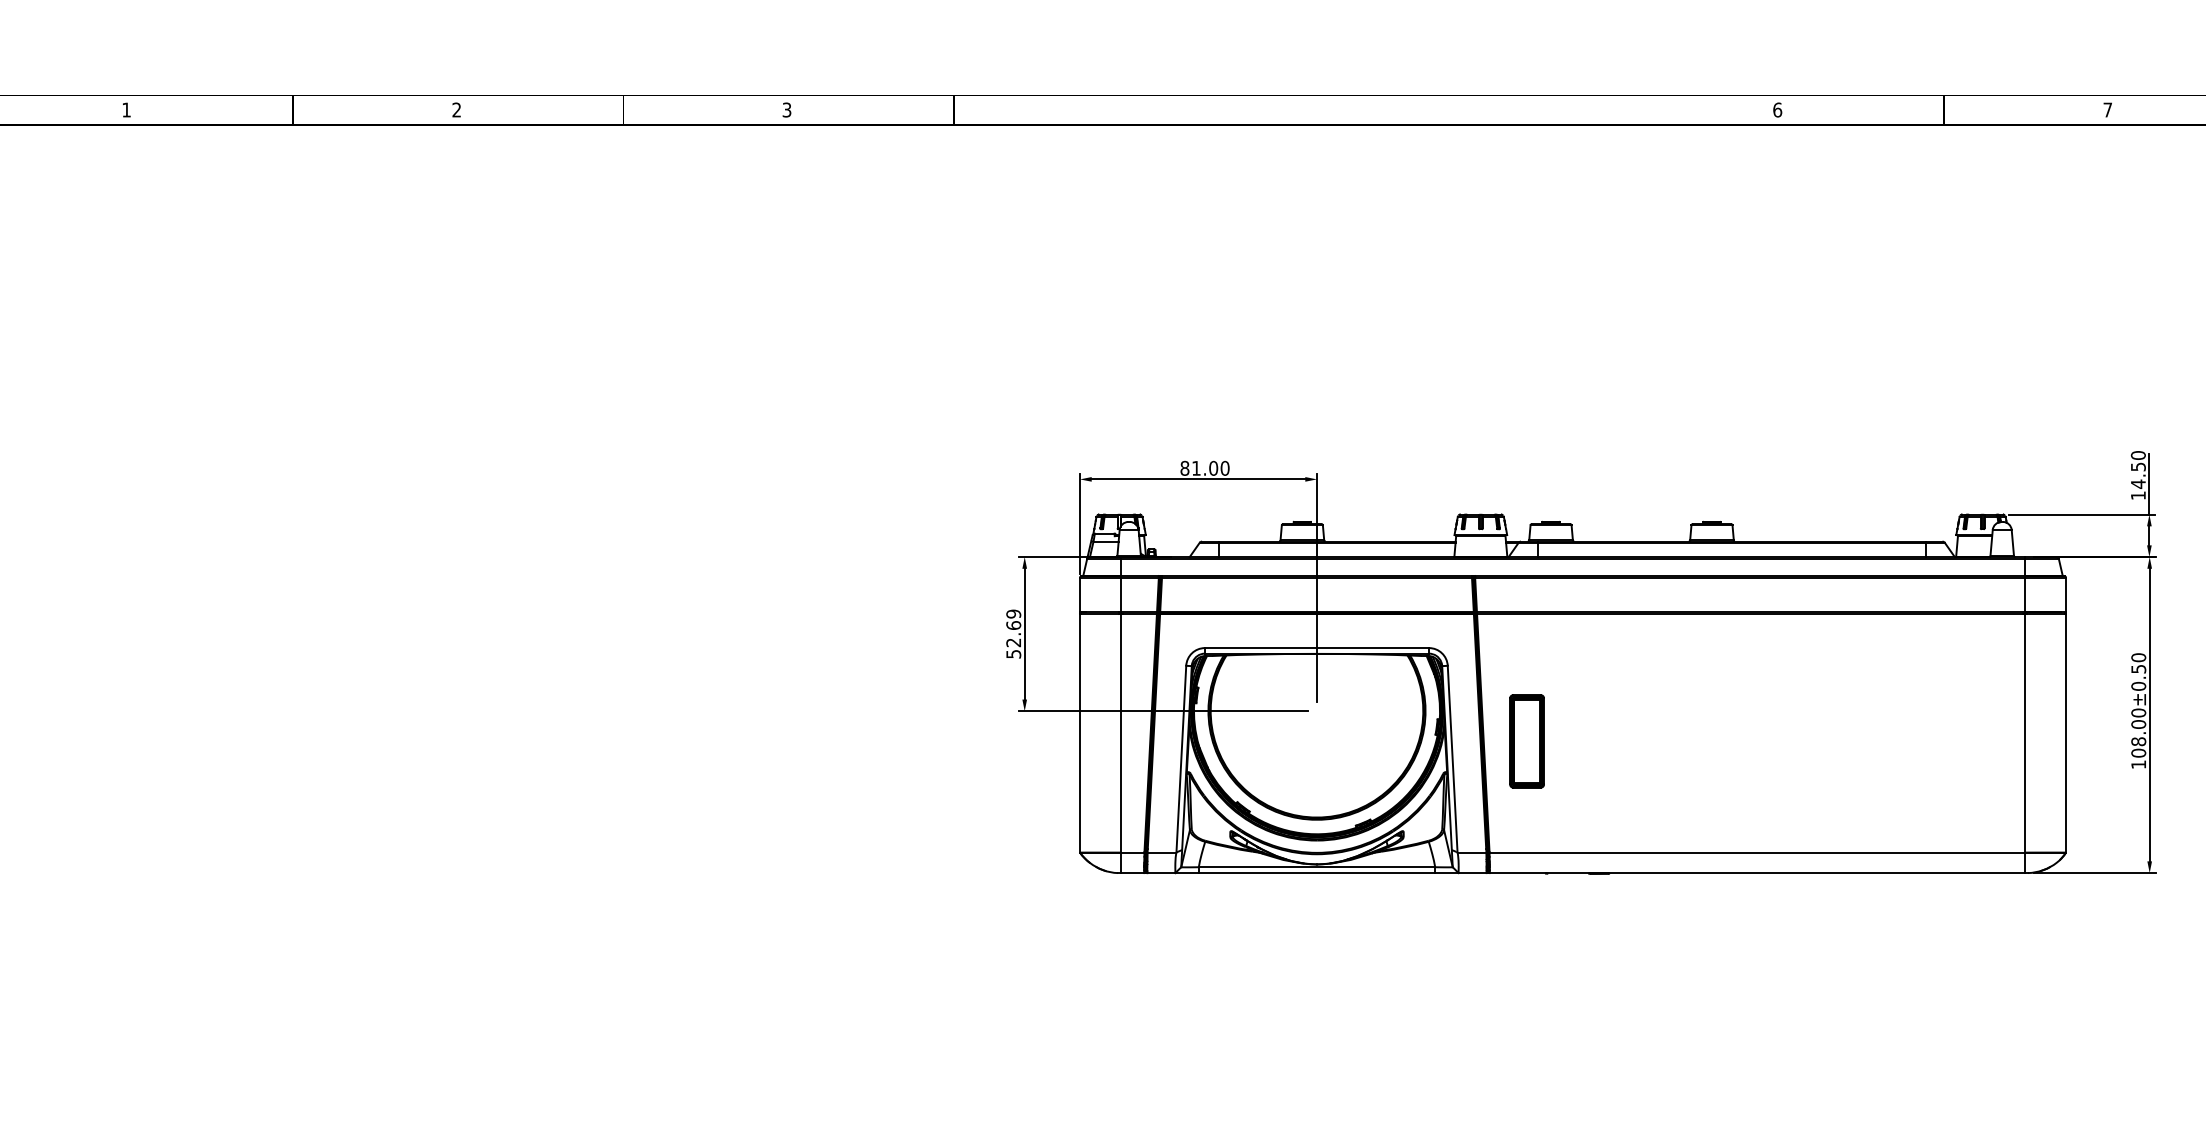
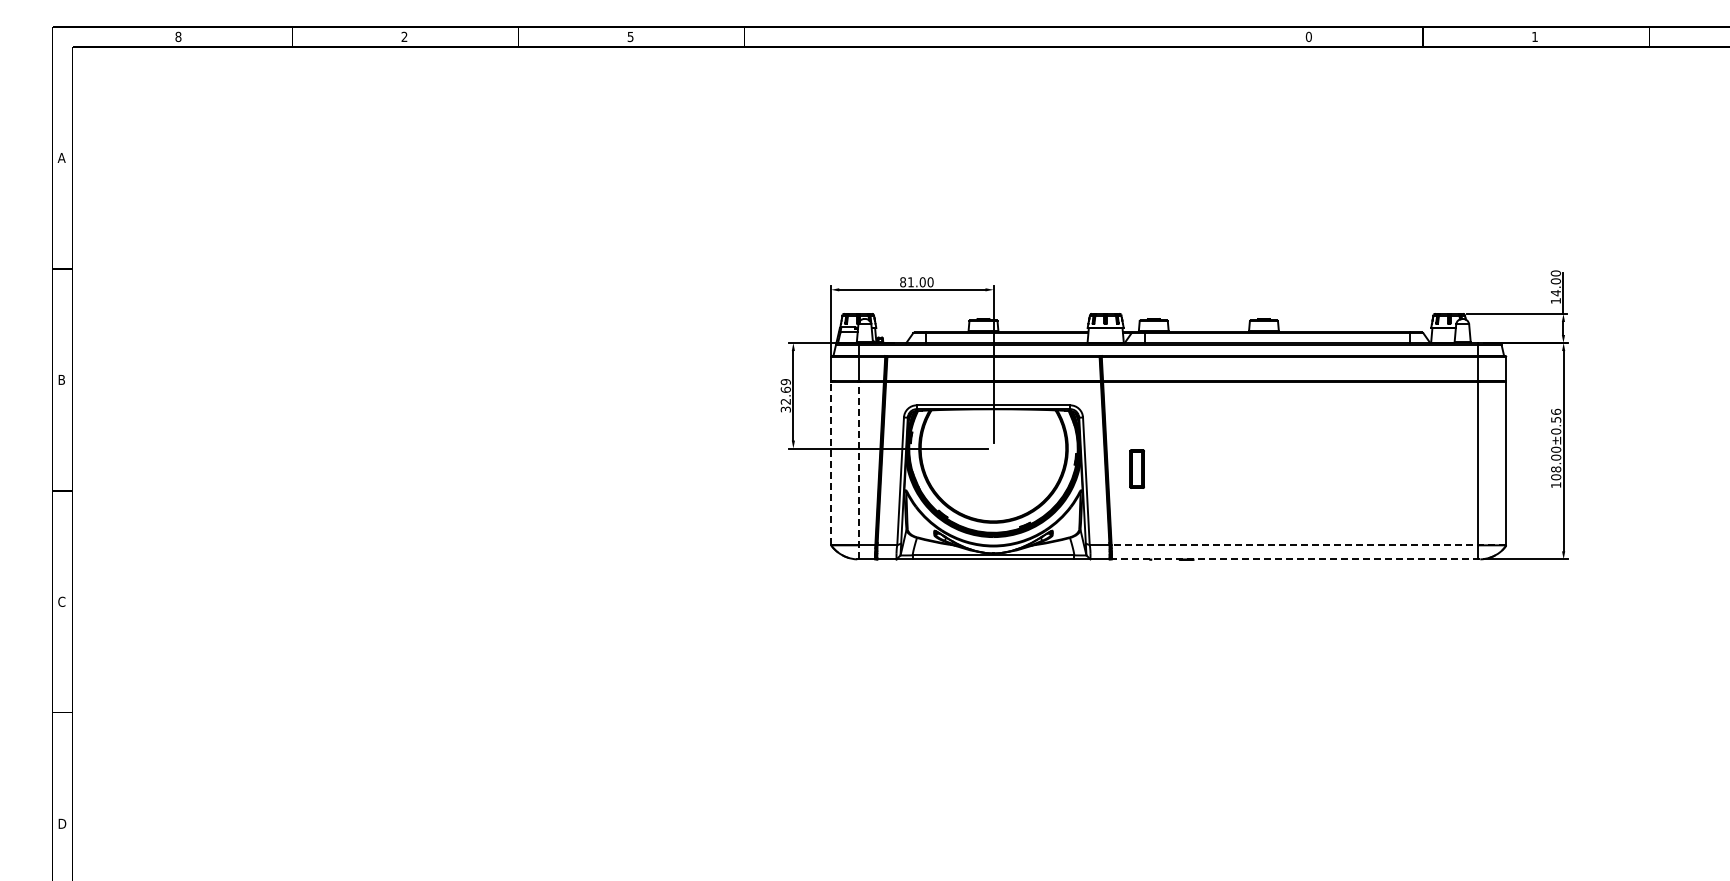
text: (126, 109) -> (178, 36), 1 -> 8
text: (786, 109) -> (630, 36), 3 -> 5
text: (1777, 109) -> (1308, 36), 6 -> 0
text: (2107, 109) -> (1534, 36), 7 -> 1
text: (2137, 467) -> (1555, 281), 14.50 -> 14.00
text: (1011, 654) -> (784, 409), 52.69 -> 32.69
text: (2137, 657) -> (1555, 411), 108.00±0.50 -> 108.00±0.56
line: (1080, 733) -> (831, 463), solid -> dashed
part: (1525, 740) -> (1136, 468), size x0.6
line: (1121, 743) -> (859, 470), solid -> dashed
line: (1777, 852) -> (1308, 545), solid -> dashed
line: (1756, 873) -> (1294, 559), solid -> dashed

